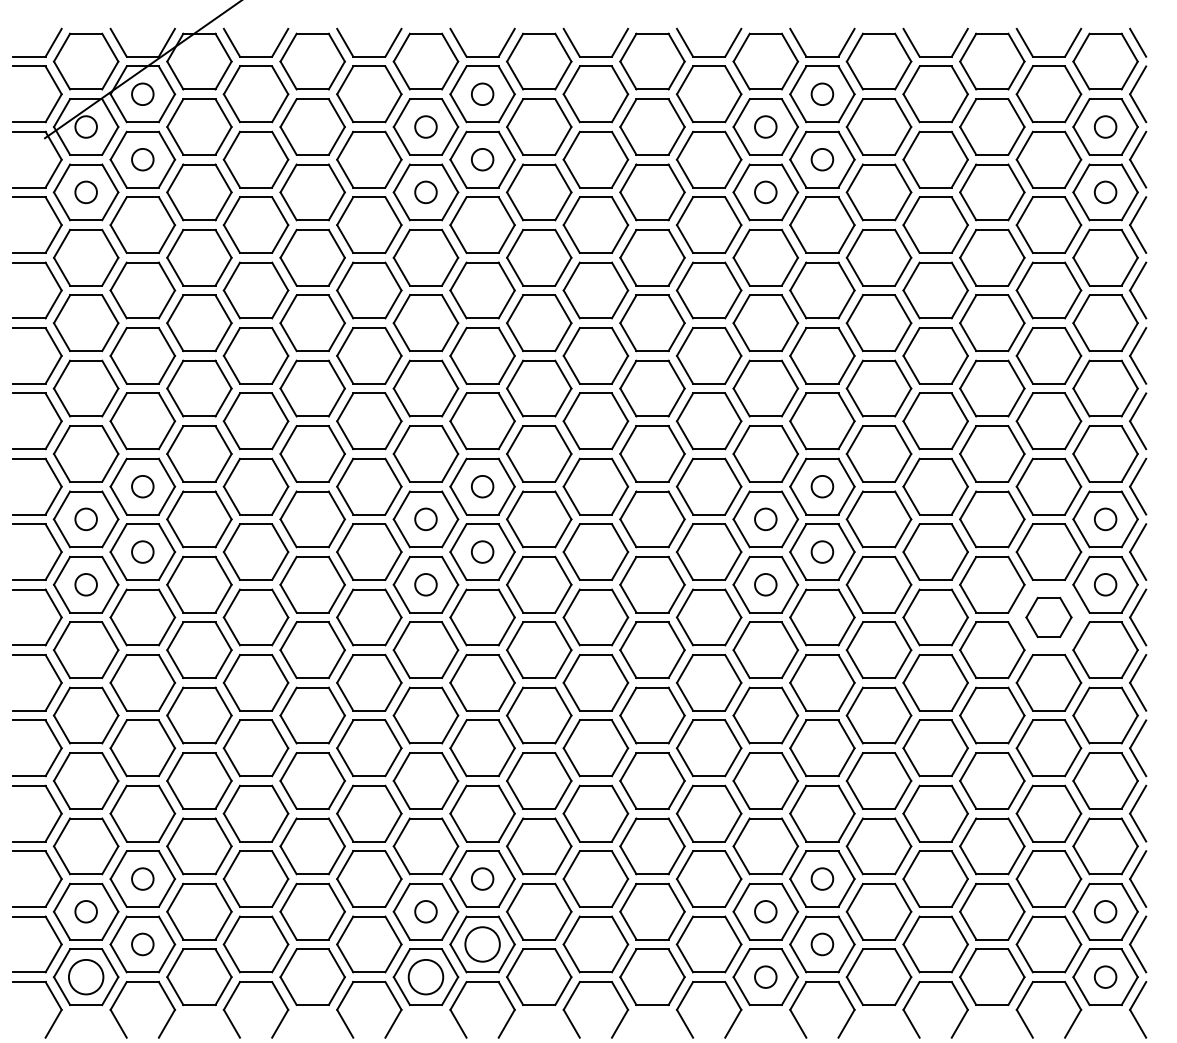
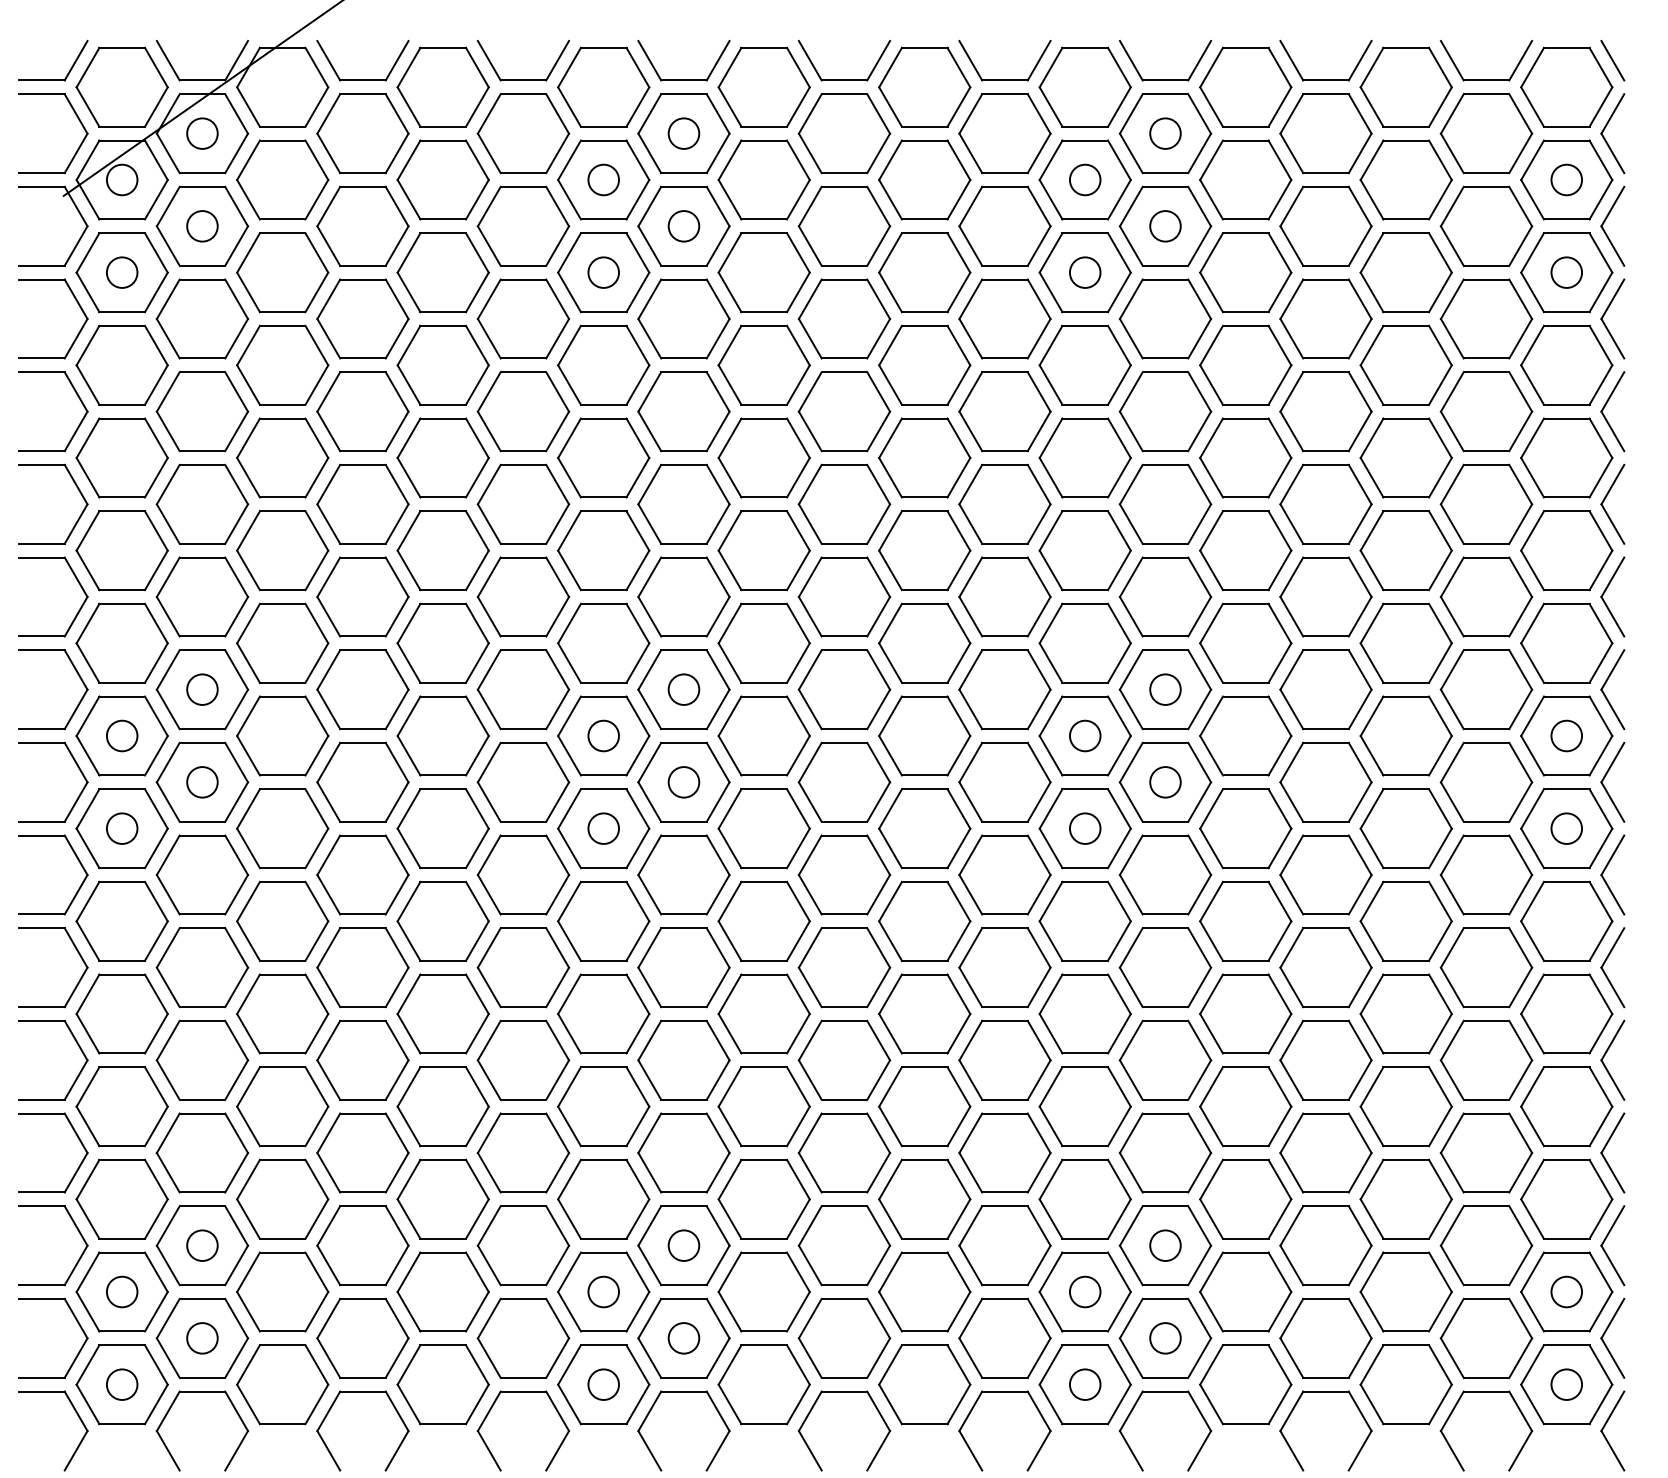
part: (1048, 617) -> (1486, 874), size x1.43
circle: (482, 944) -> (683, 1338), size x0.62
circle: (85, 977) -> (121, 1384), size x0.62
circle: (425, 977) -> (603, 1384), size x0.62

